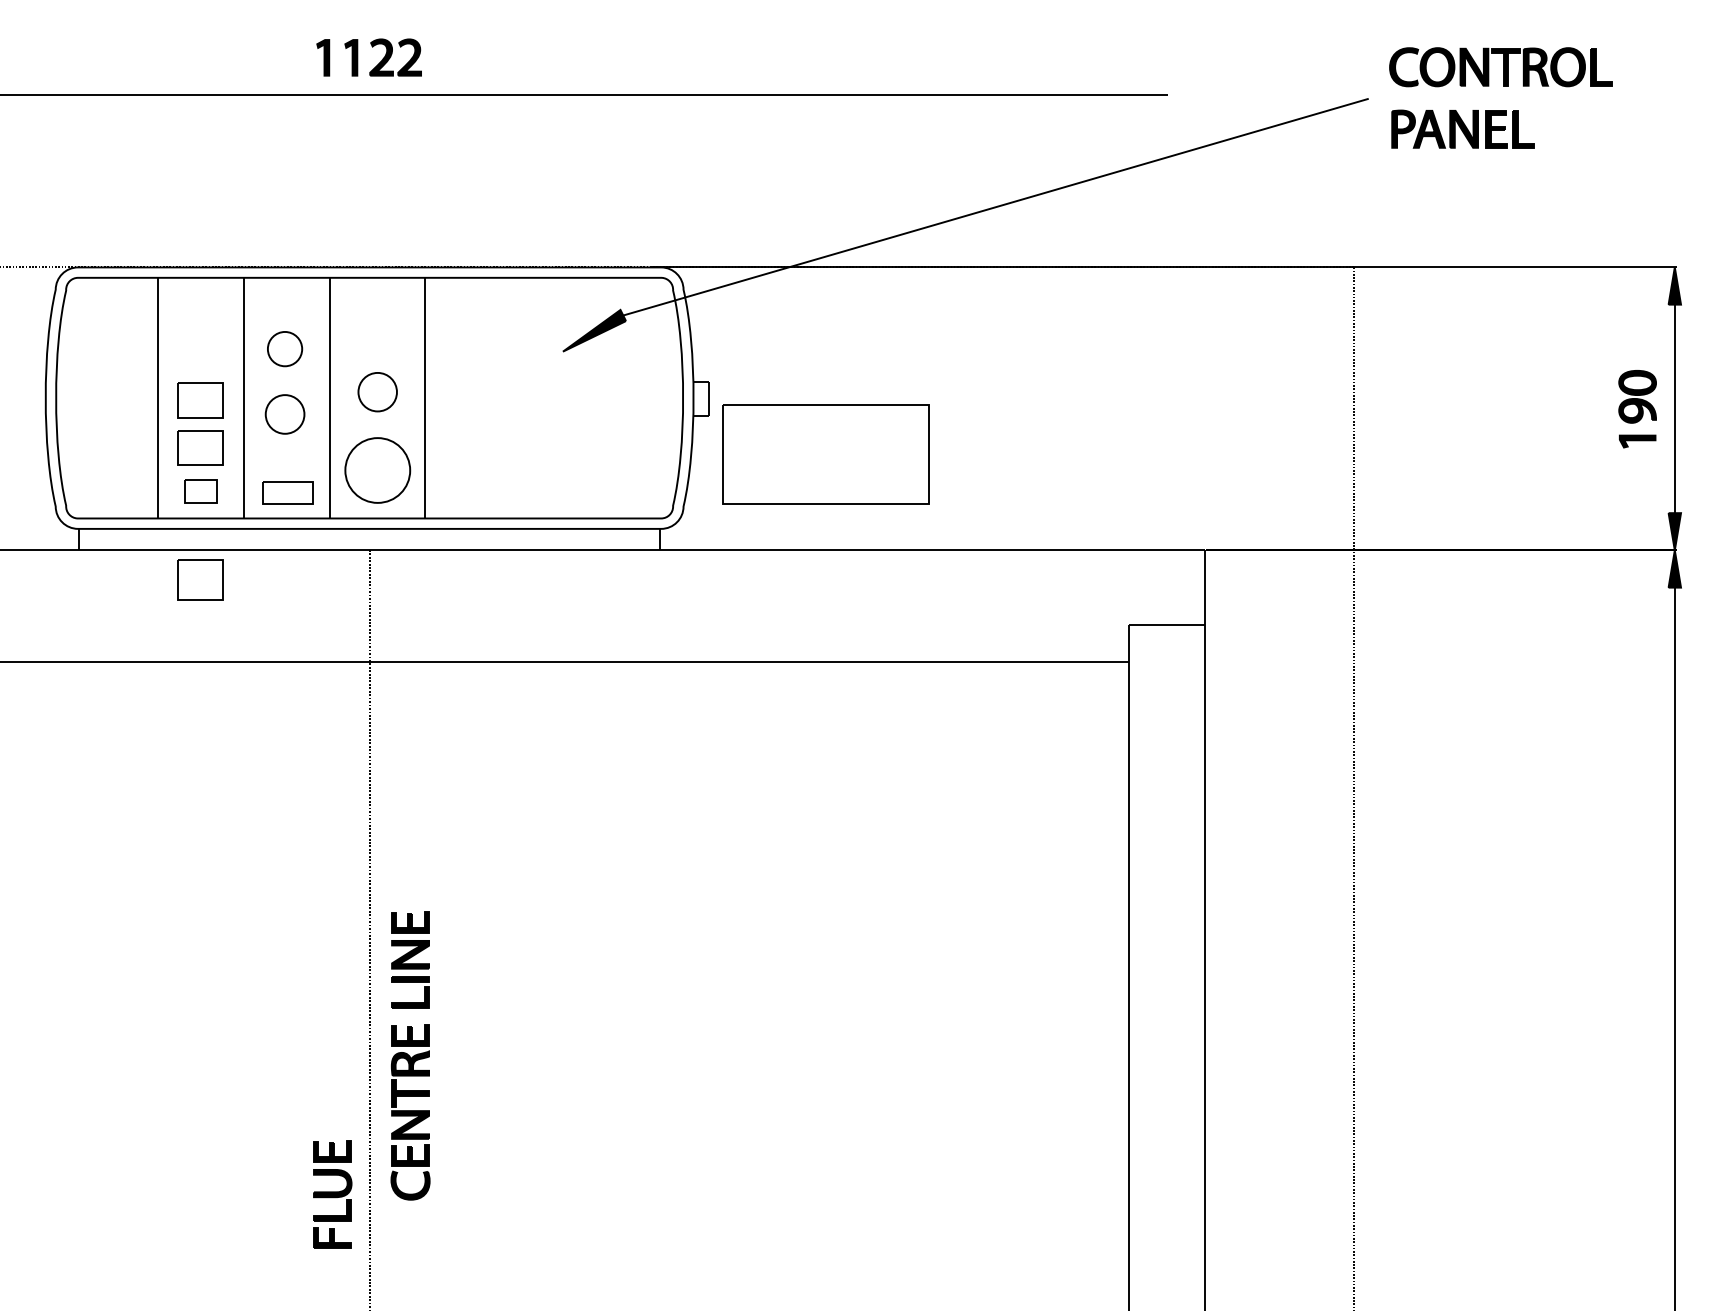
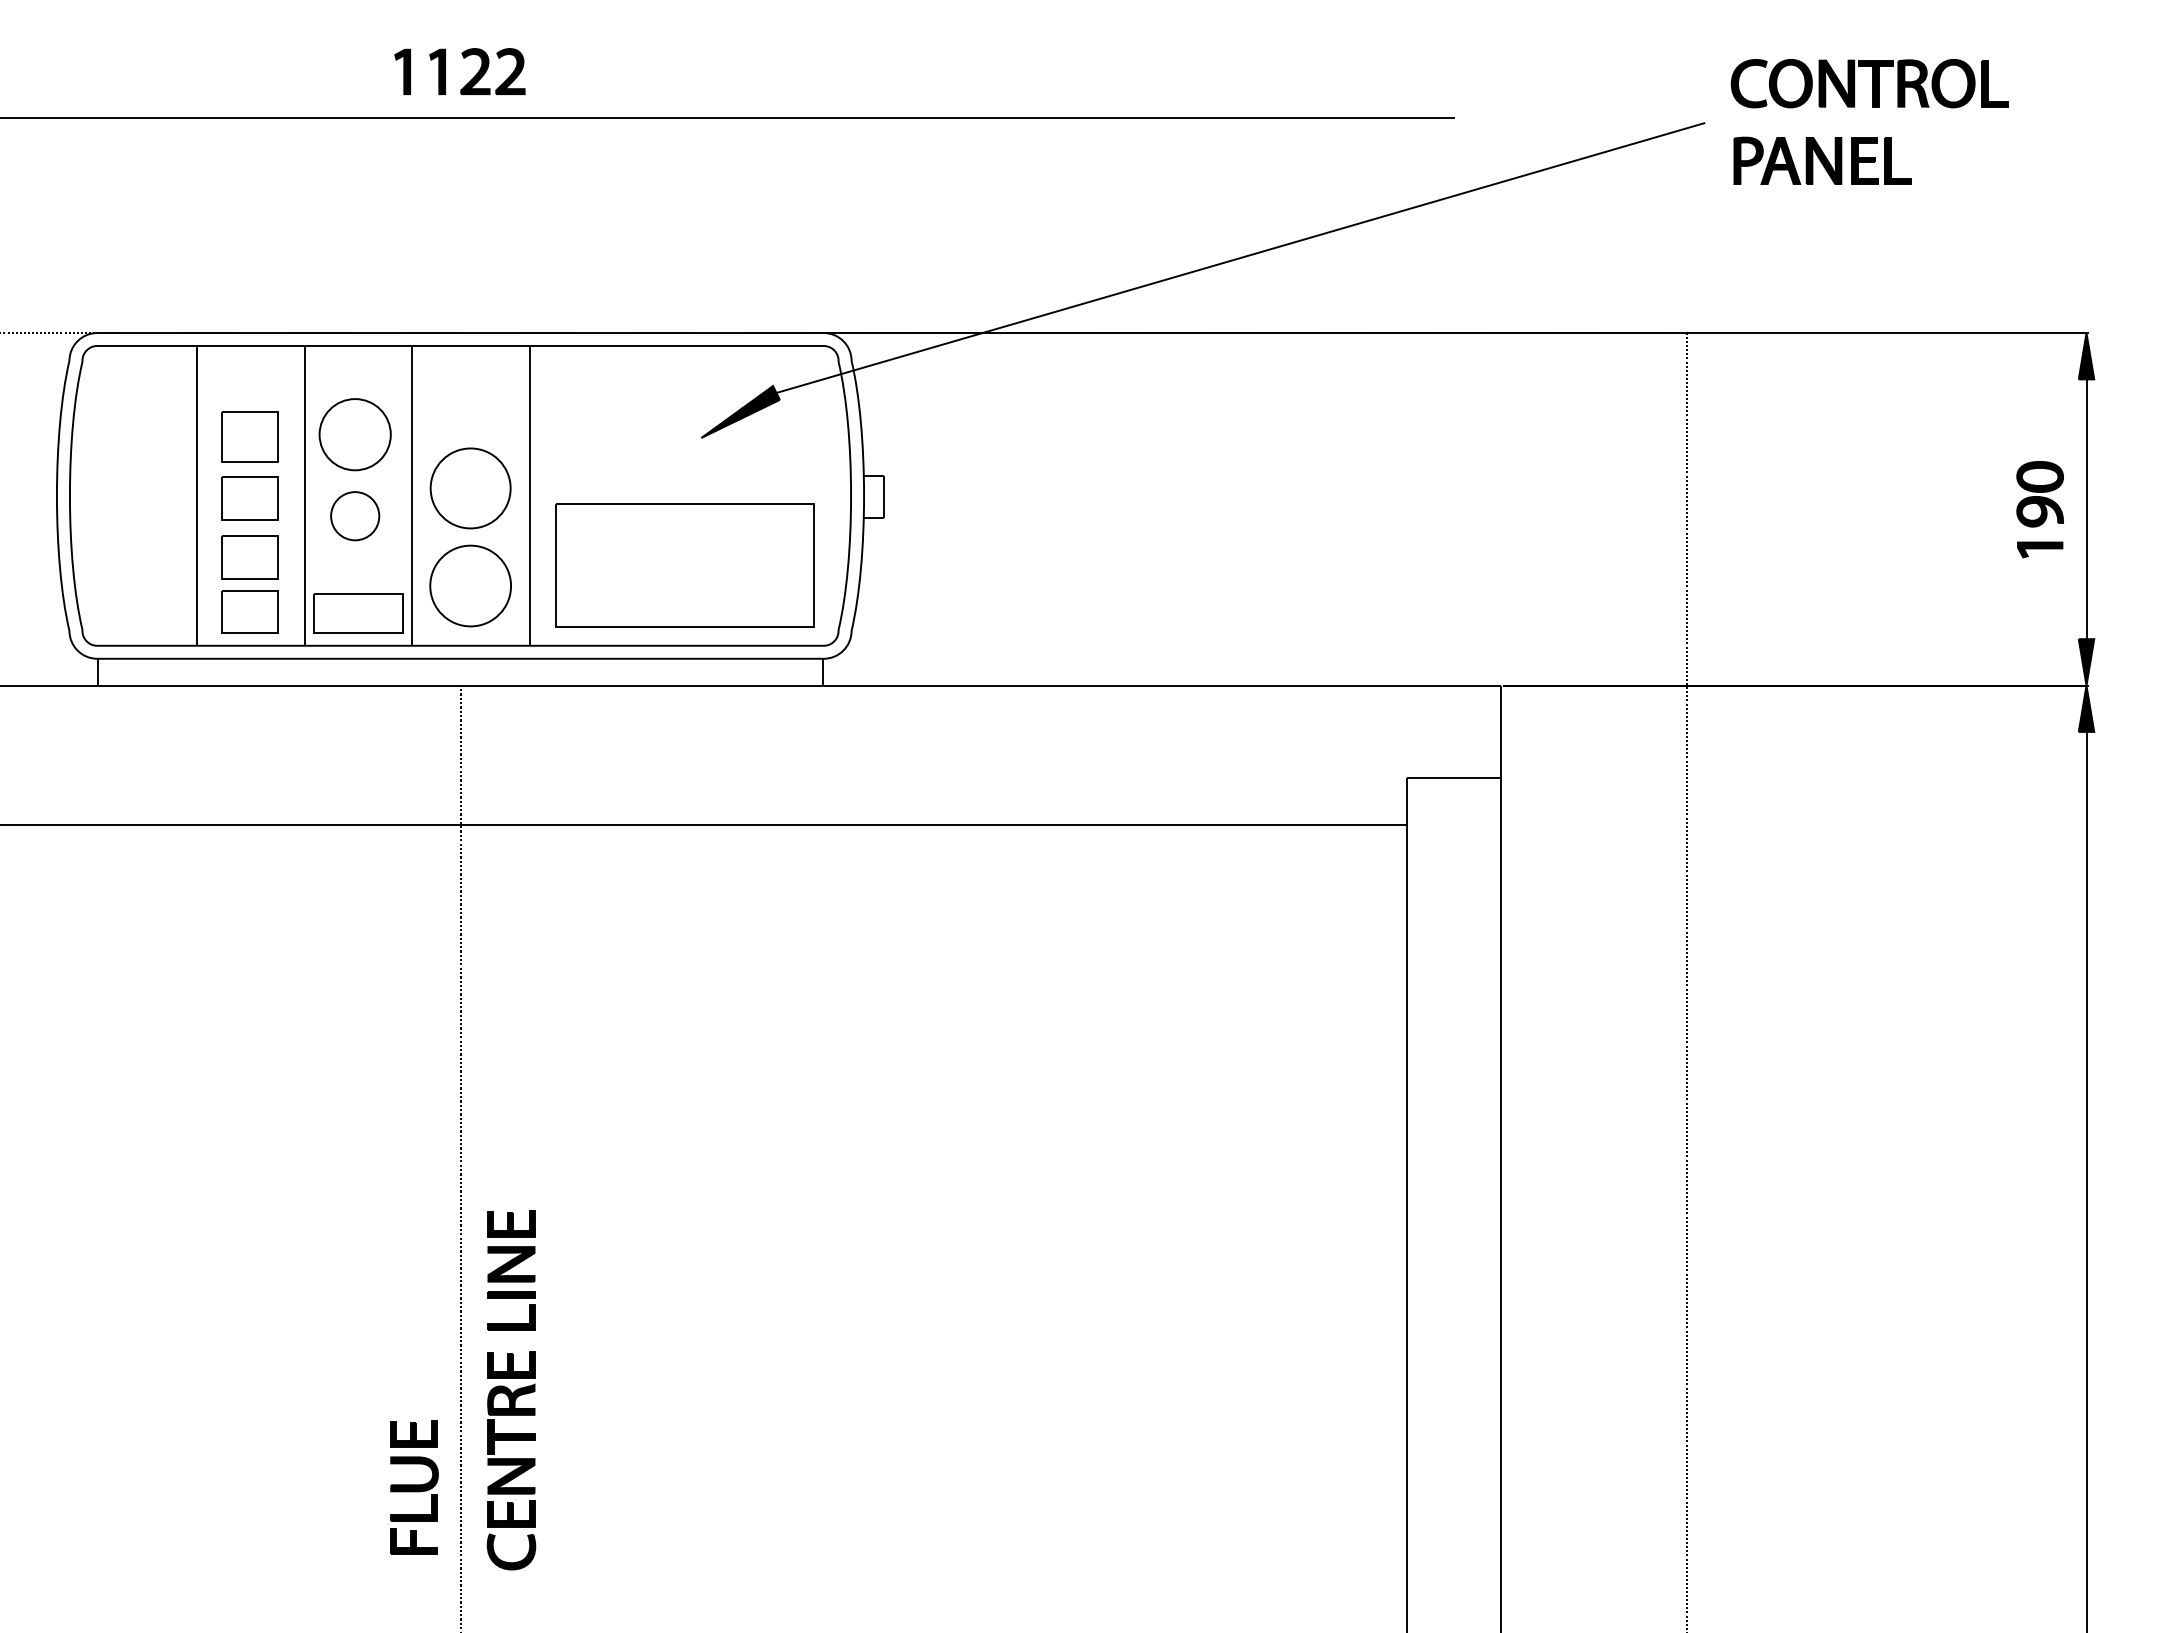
part: (284, 348) -> (354, 434), size x1.67
part: (377, 392) -> (470, 488), size x1.67
part: (825, 454) -> (684, 565), moved
part: (200, 490) -> (249, 611), size x1.43
part: (287, 492) -> (358, 613), size x1.43
part: (200, 580) -> (249, 436), moved
part: (410, 1056) -> (511, 1390), moved

